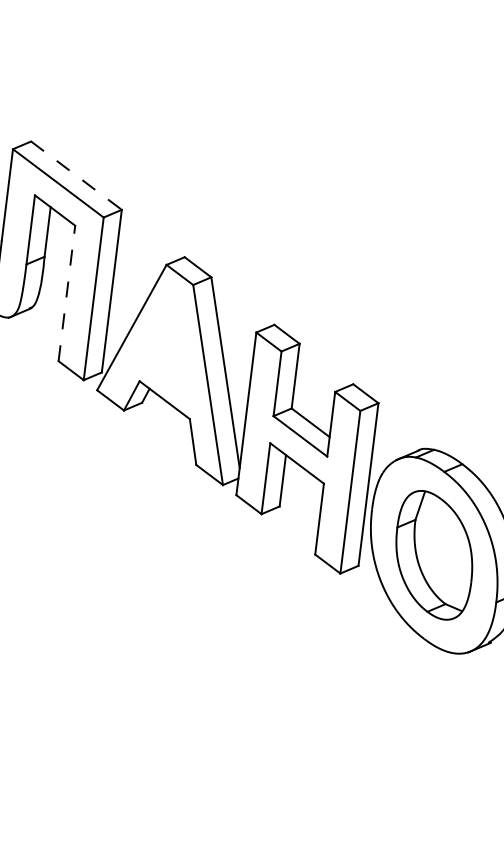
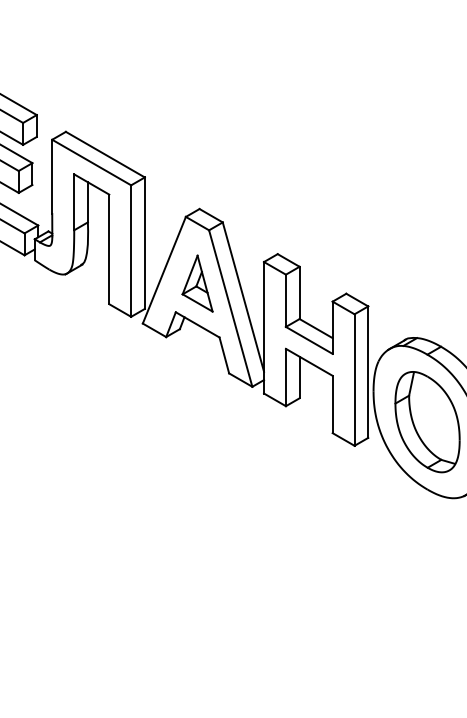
line: (76, 175) -> (105, 154), dashed -> solid
line: (67, 293) -> (109, 249), dashed -> solid
part: (170, 348) -> (197, 283), added

